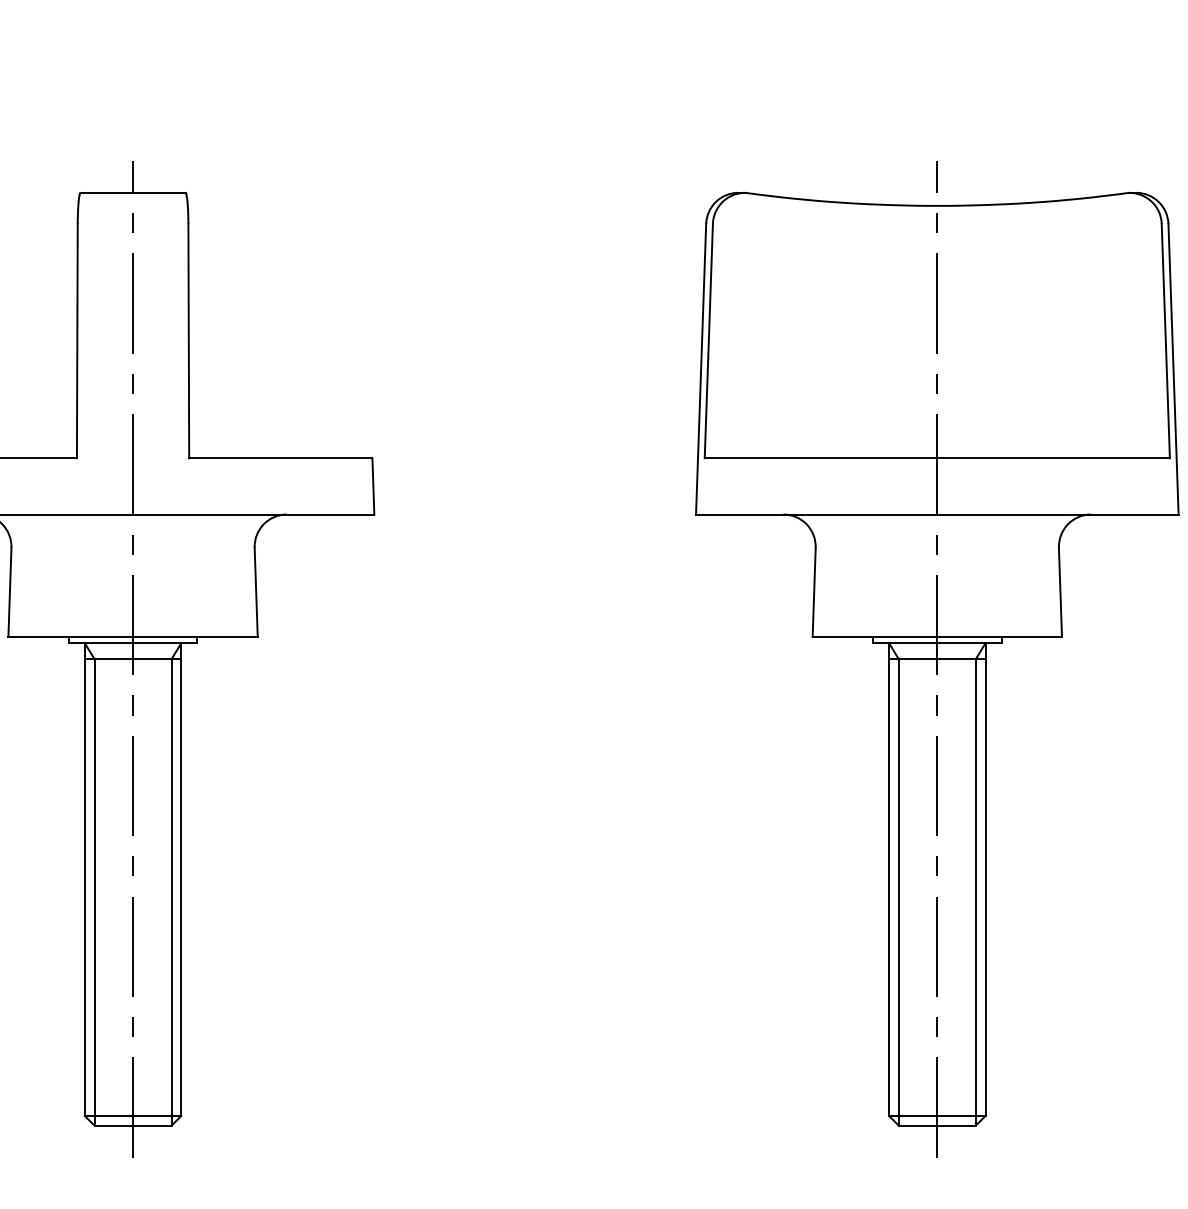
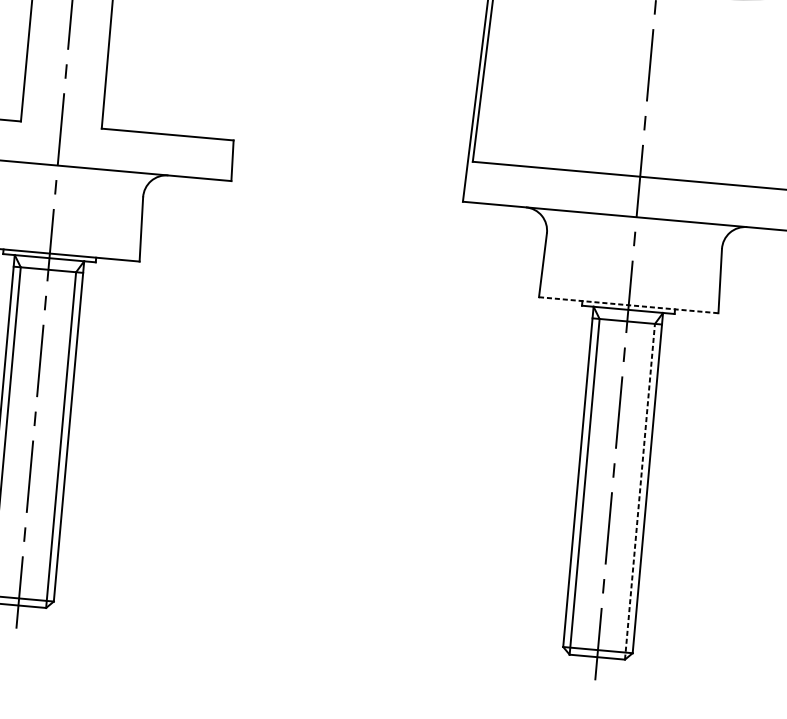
line: (937, 636) -> (628, 305), solid -> dashed
line: (975, 892) -> (639, 491), solid -> dashed

